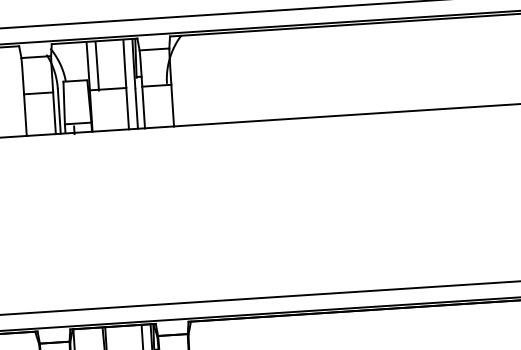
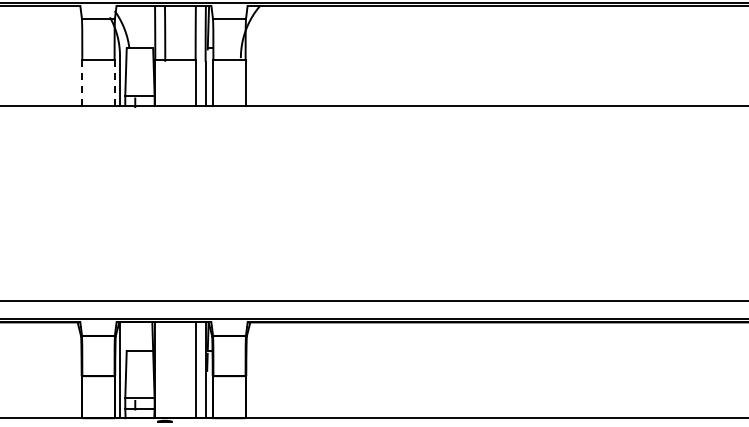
line: (54, 114) -> (114, 83), solid -> dashed
line: (25, 115) -> (82, 83), solid -> dashed

